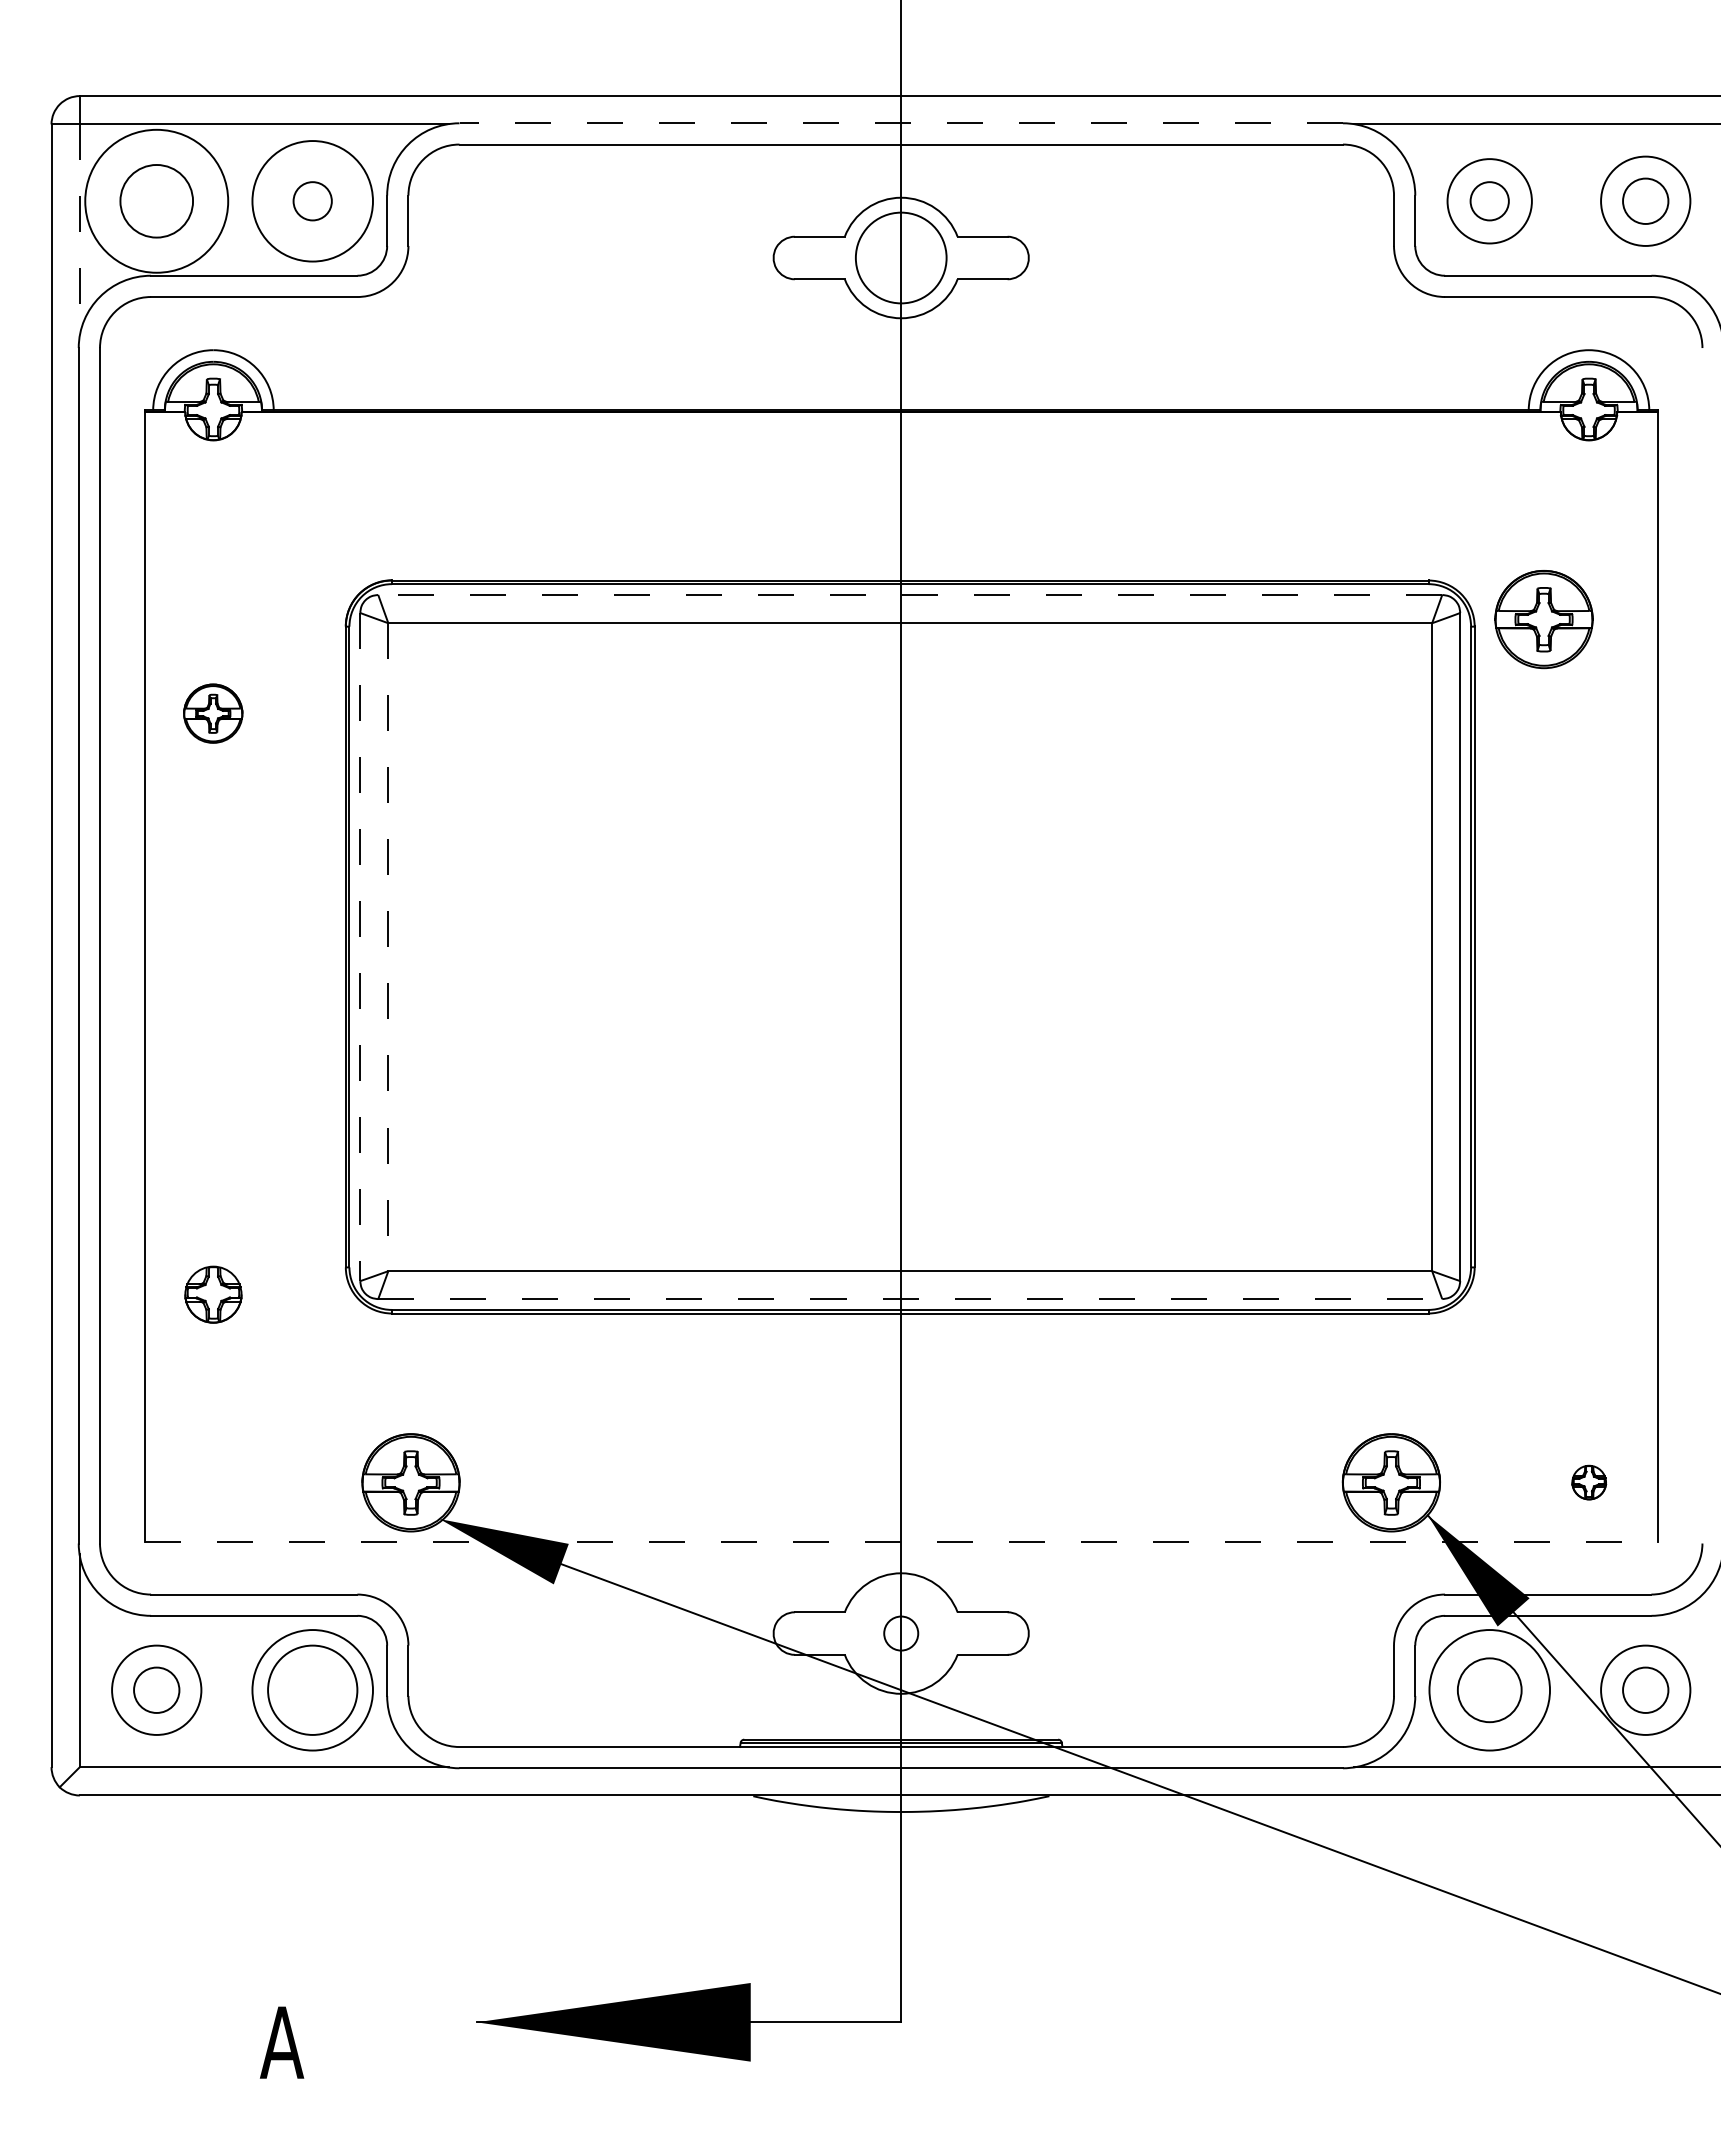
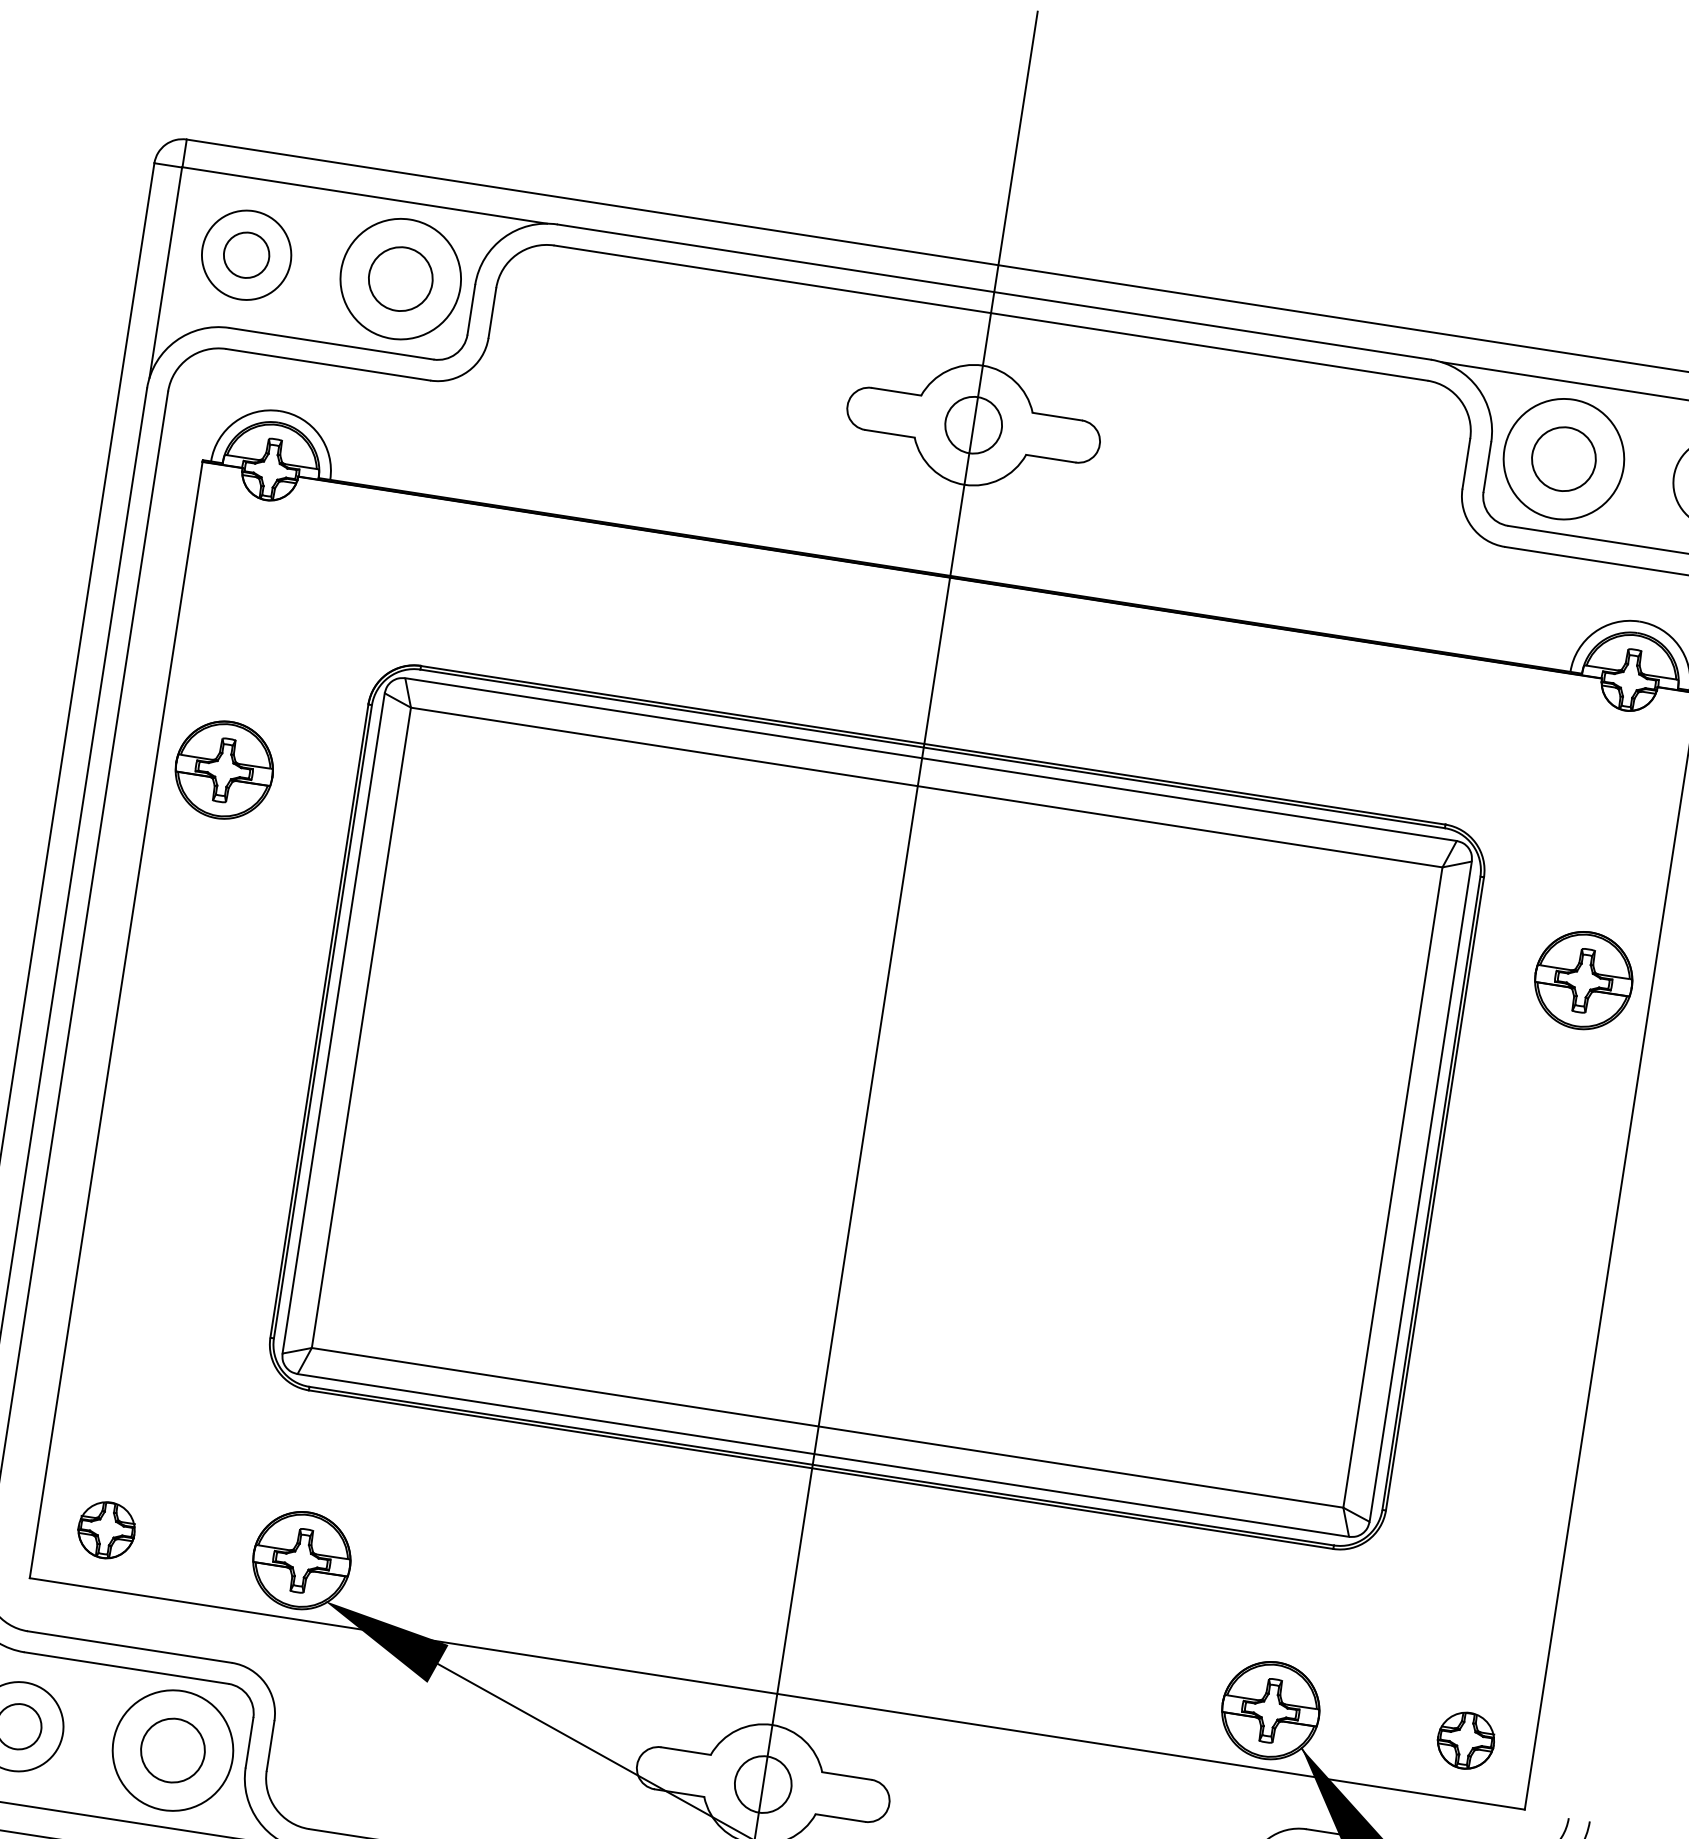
line: (901, 123) -> (994, 292), dashed -> solid
circle: (156, 200) -> (246, 254), size x0.62
circle: (156, 200) -> (246, 254), size x0.62
circle: (312, 201) -> (400, 279), size x1.67
circle: (1489, 201) -> (1563, 459), size x1.43
circle: (1489, 201) -> (1563, 459), size x1.67
line: (79, 230) -> (165, 272), dashed -> solid
circle: (900, 257) -> (973, 424), size x0.62
line: (909, 594) -> (930, 759), dashed -> solid
part: (1543, 619) -> (1583, 980), moved
part: (212, 713) -> (223, 769), size x1.67
line: (360, 947) -> (333, 1023), dashed -> solid
line: (388, 947) -> (361, 1028), dashed -> solid
part: (213, 1294) -> (106, 1530), moved
line: (910, 1299) -> (823, 1455), dashed -> solid
part: (1589, 1482) -> (1466, 1740), size x1.67
line: (901, 1541) -> (777, 1693), dashed -> solid
circle: (900, 1633) -> (762, 1784), size x1.67
circle: (312, 1690) -> (172, 1750), size x0.71

